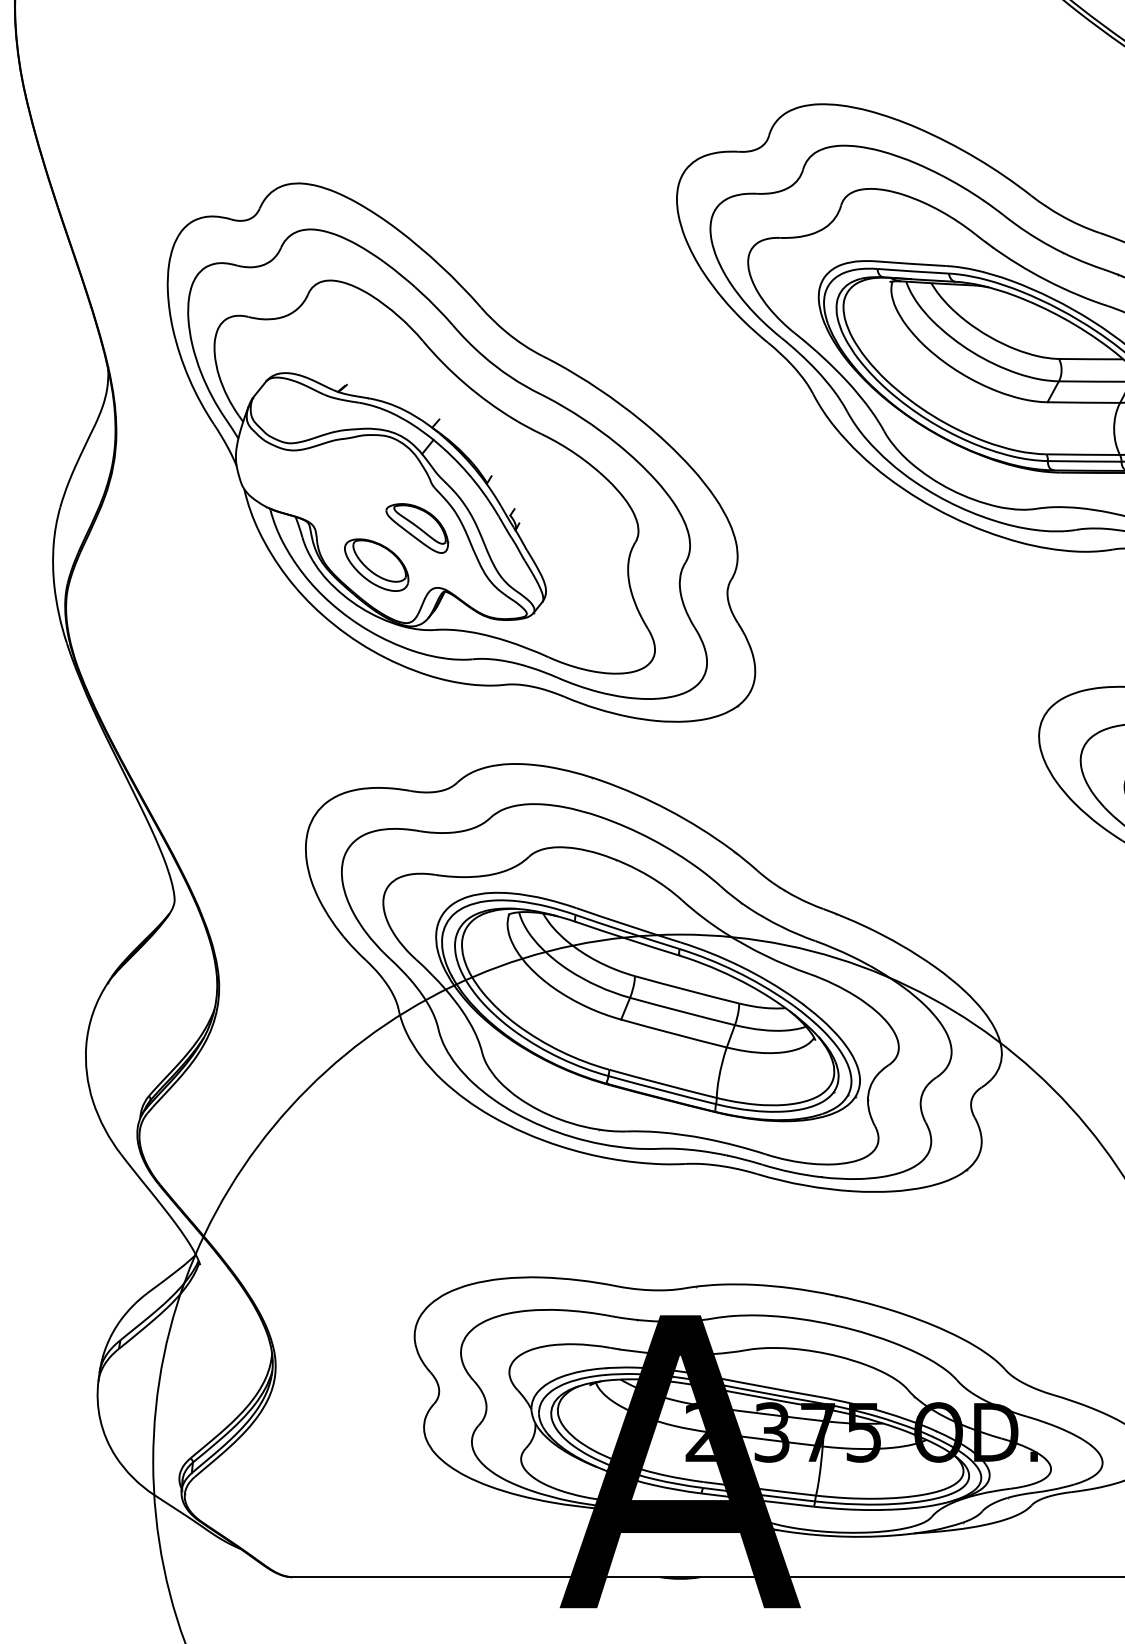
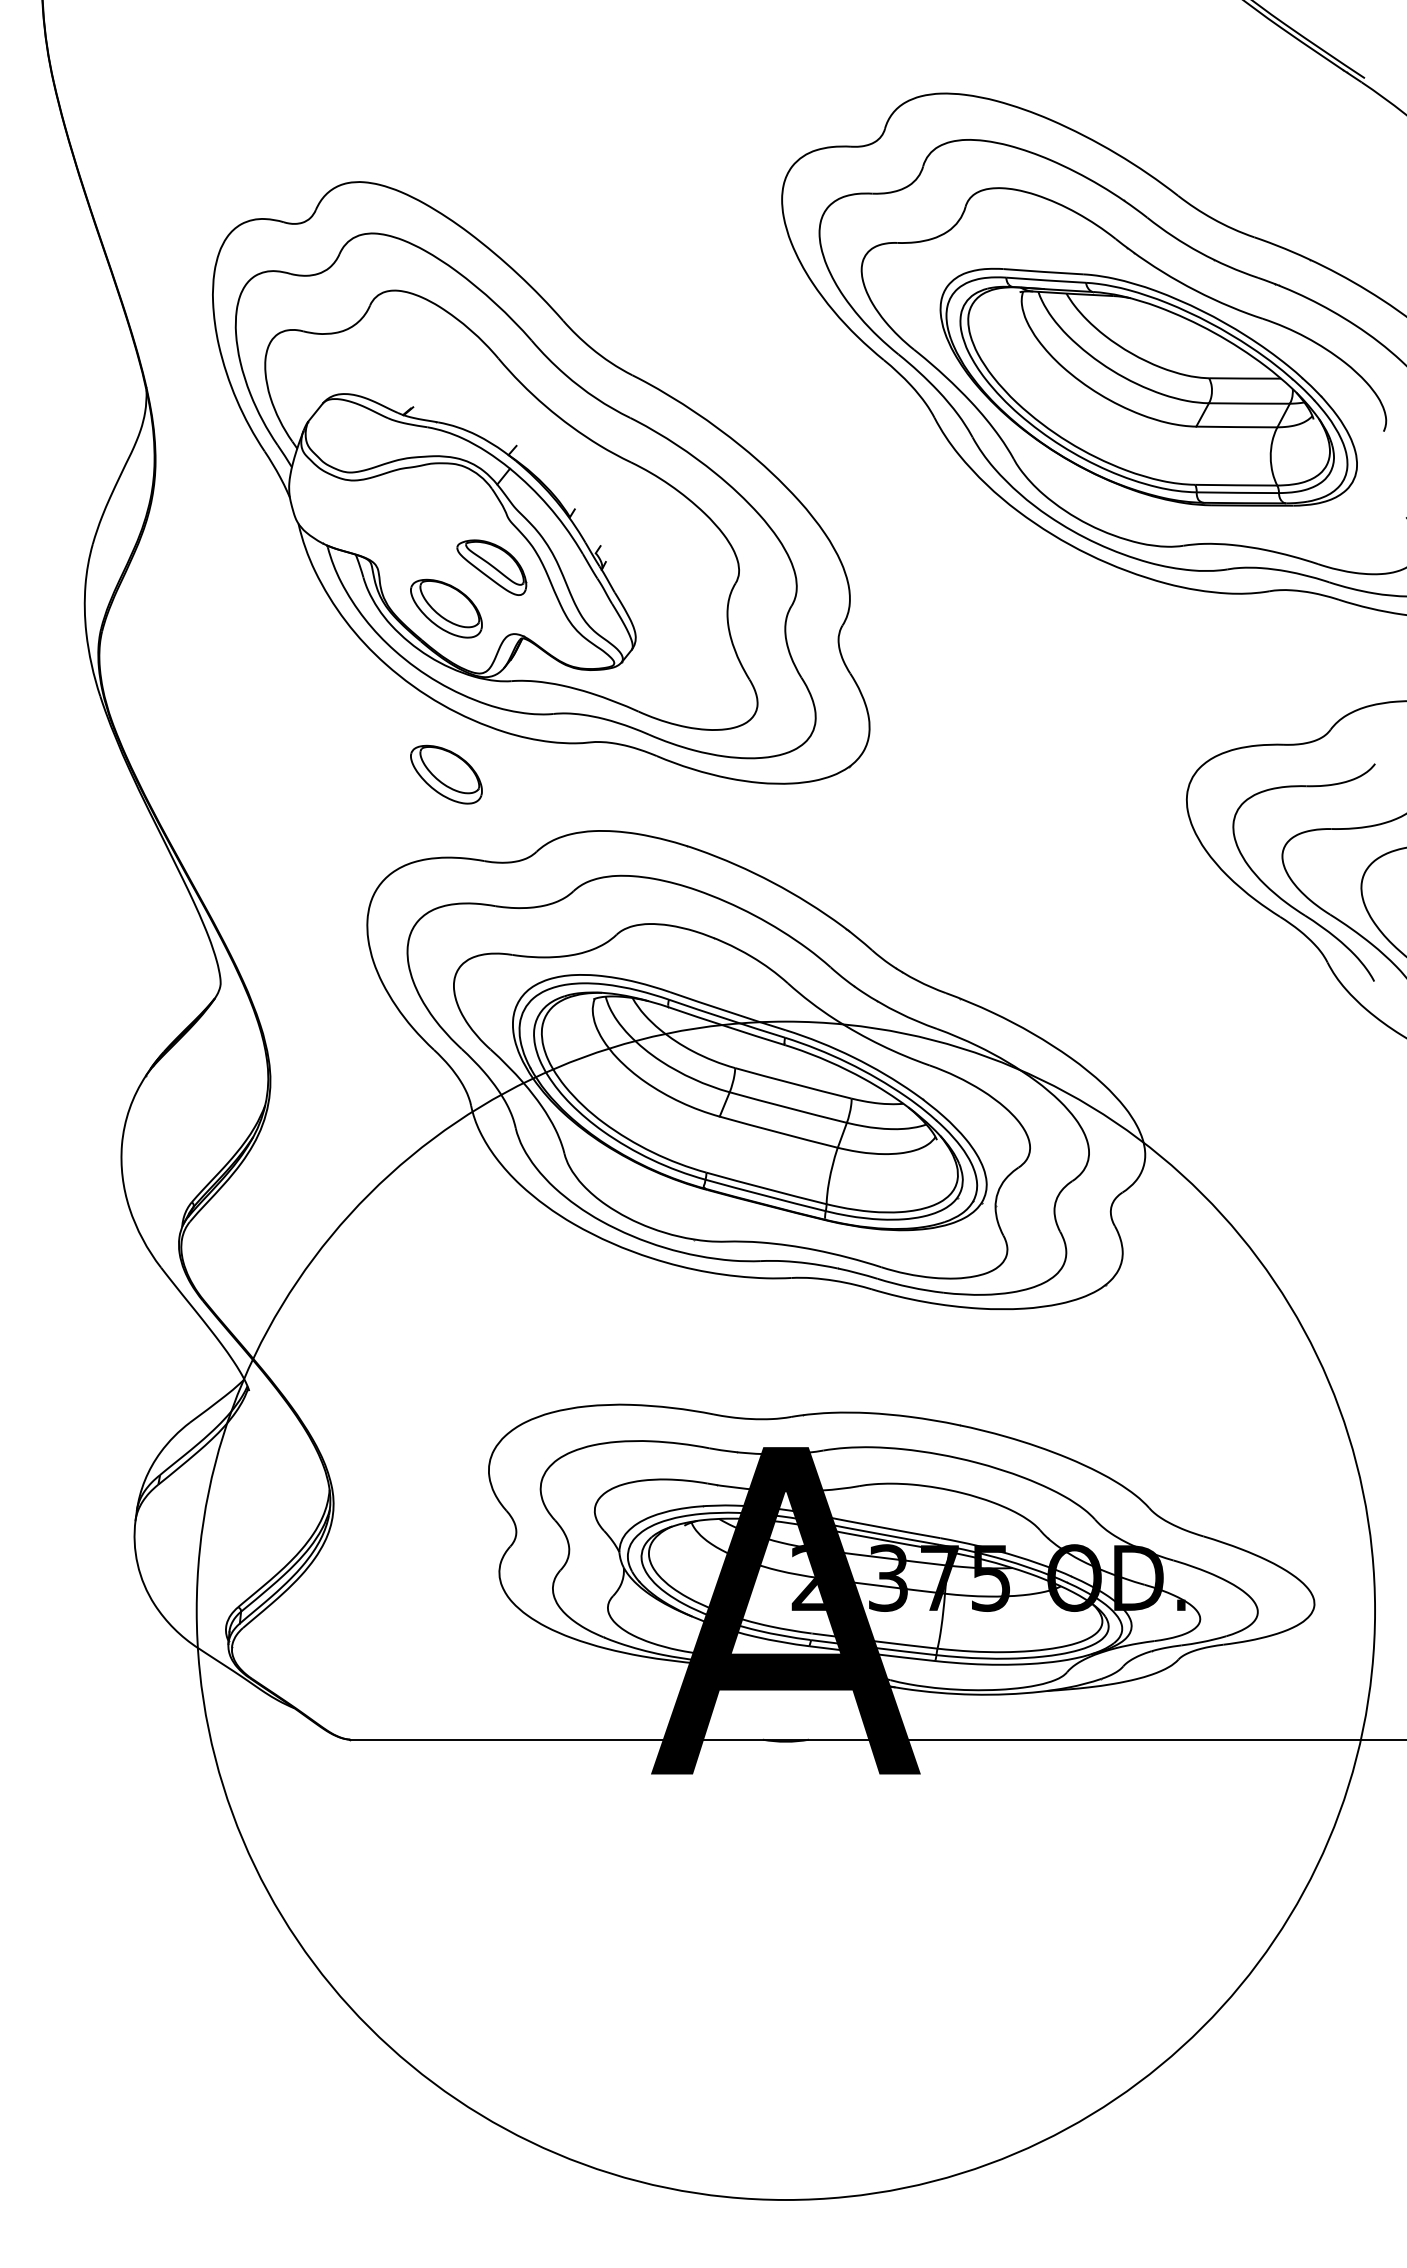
part: (376, 713) -> (446, 774), added

